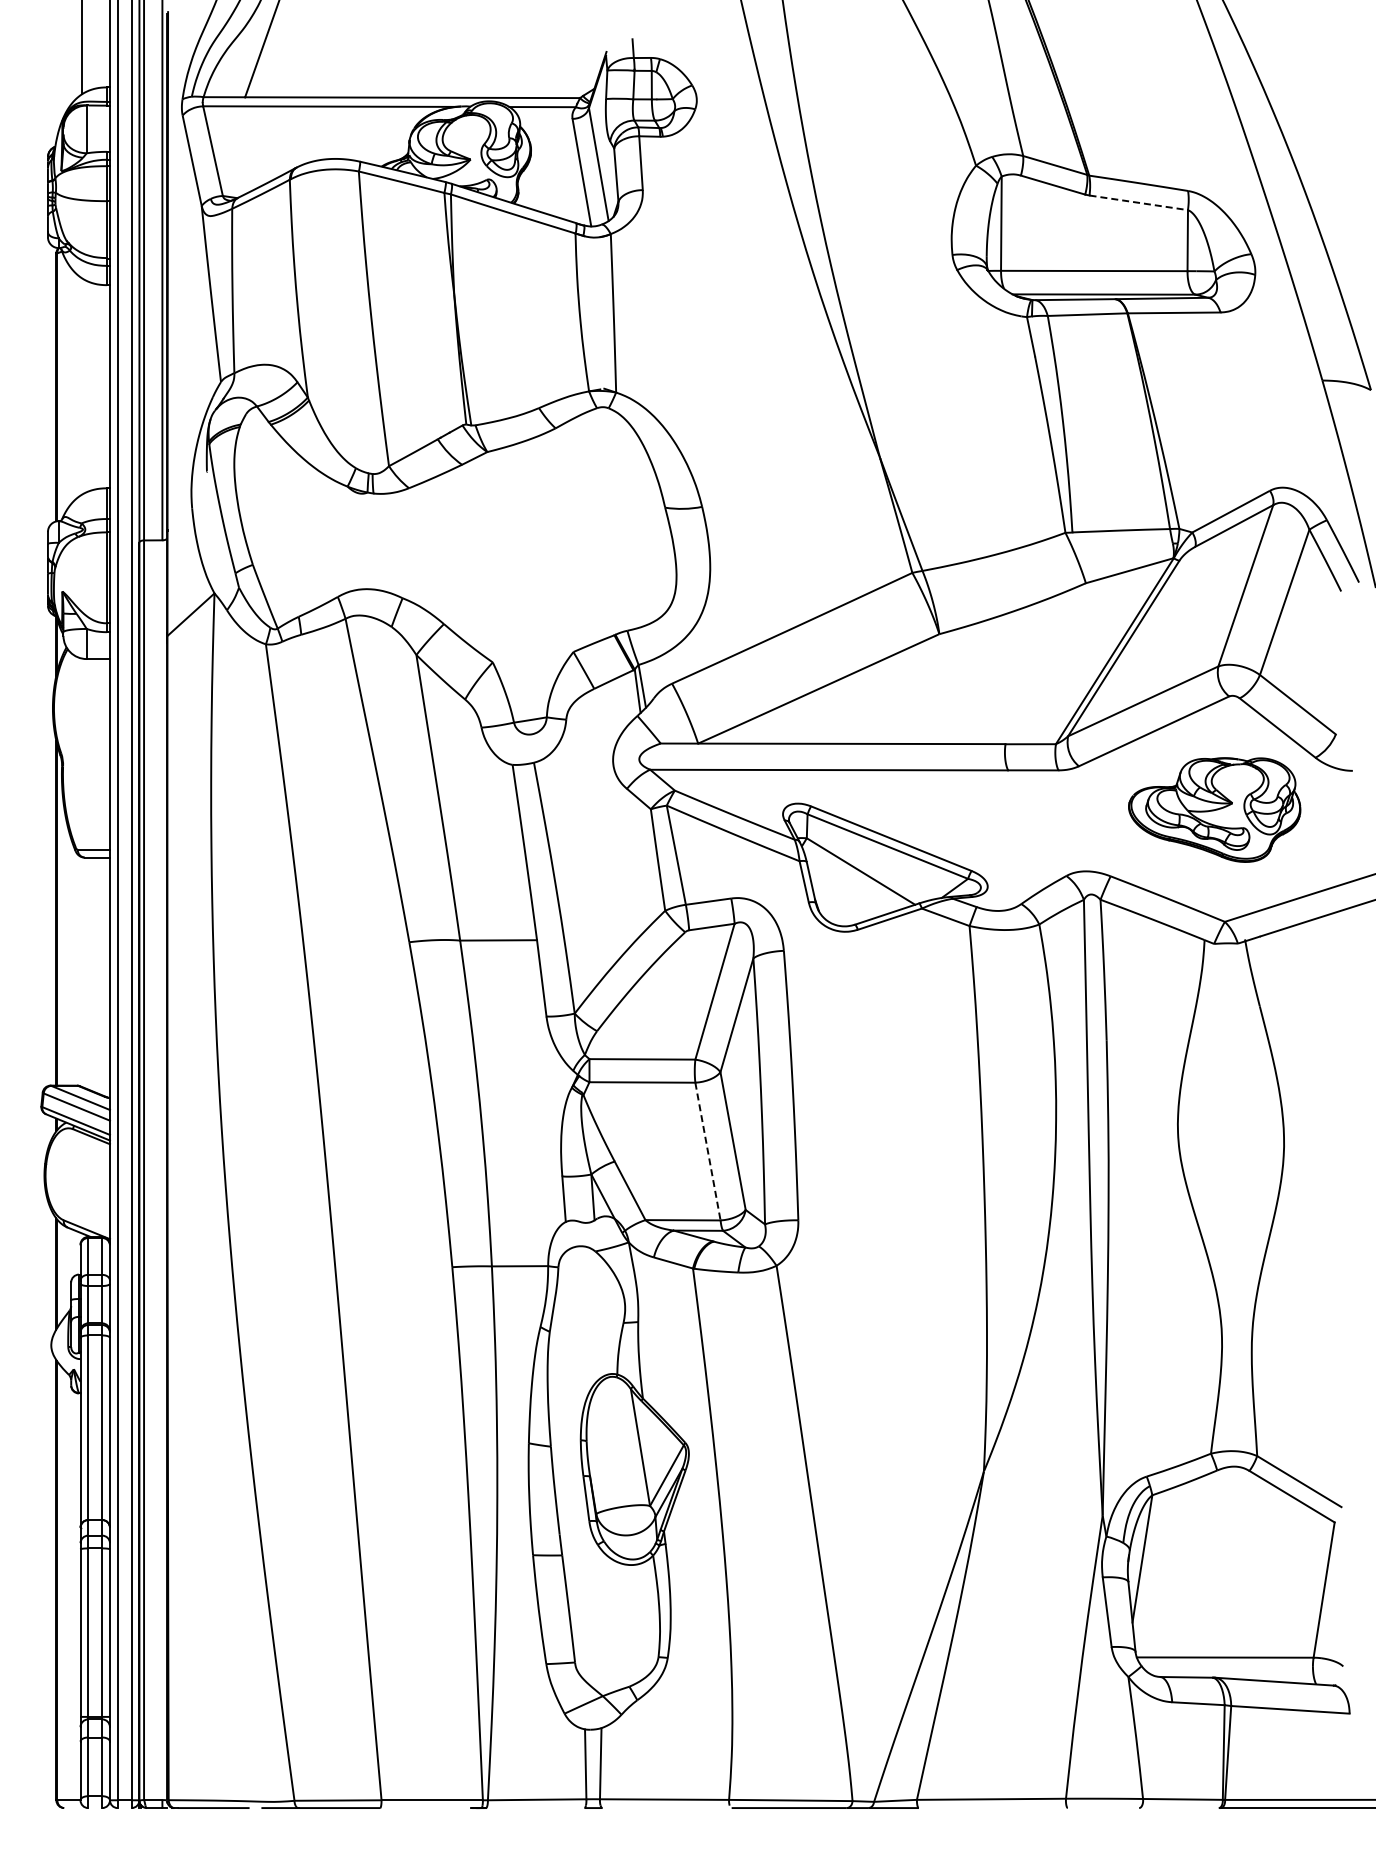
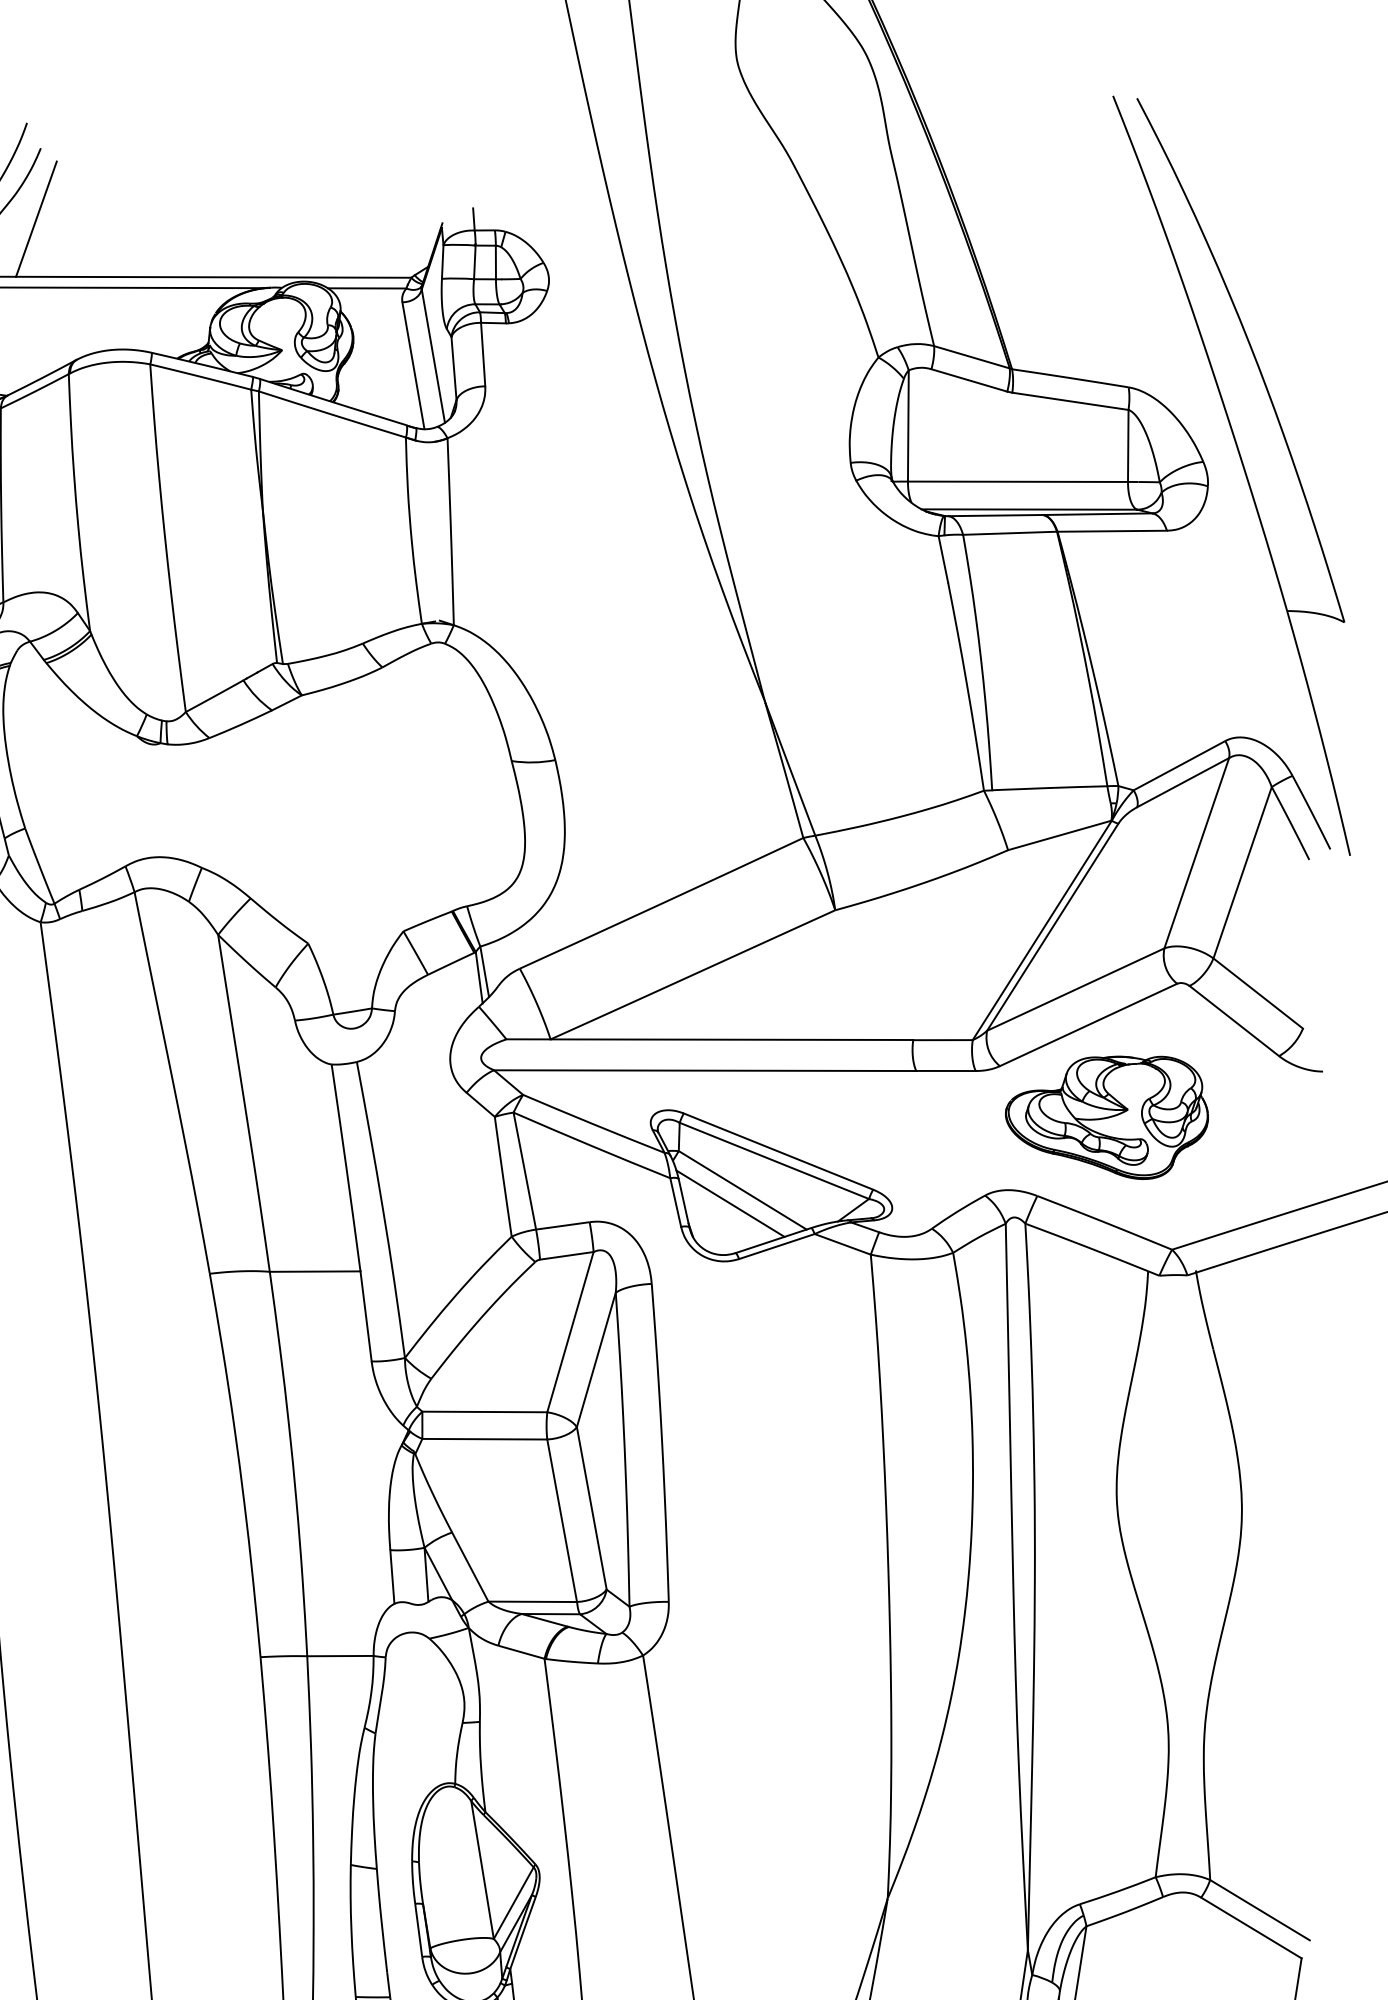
line: (1138, 202) -> (1070, 400), dashed -> solid
part: (1214, 809) -> (1106, 1117), moved
line: (850, 882) -> (730, 1203), added
line: (708, 1152) -> (562, 1521), dashed -> solid

